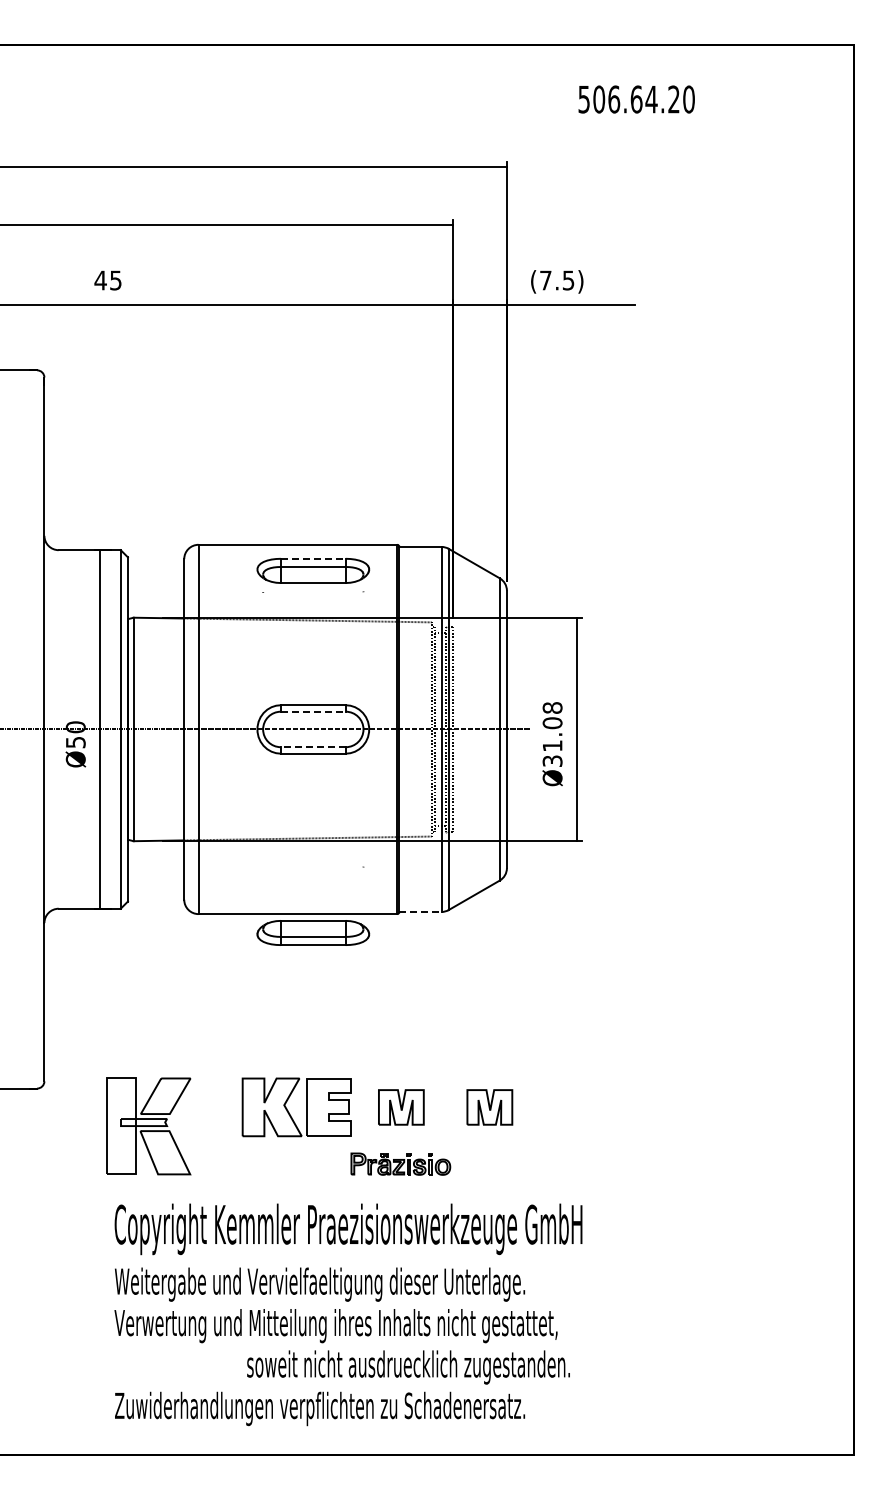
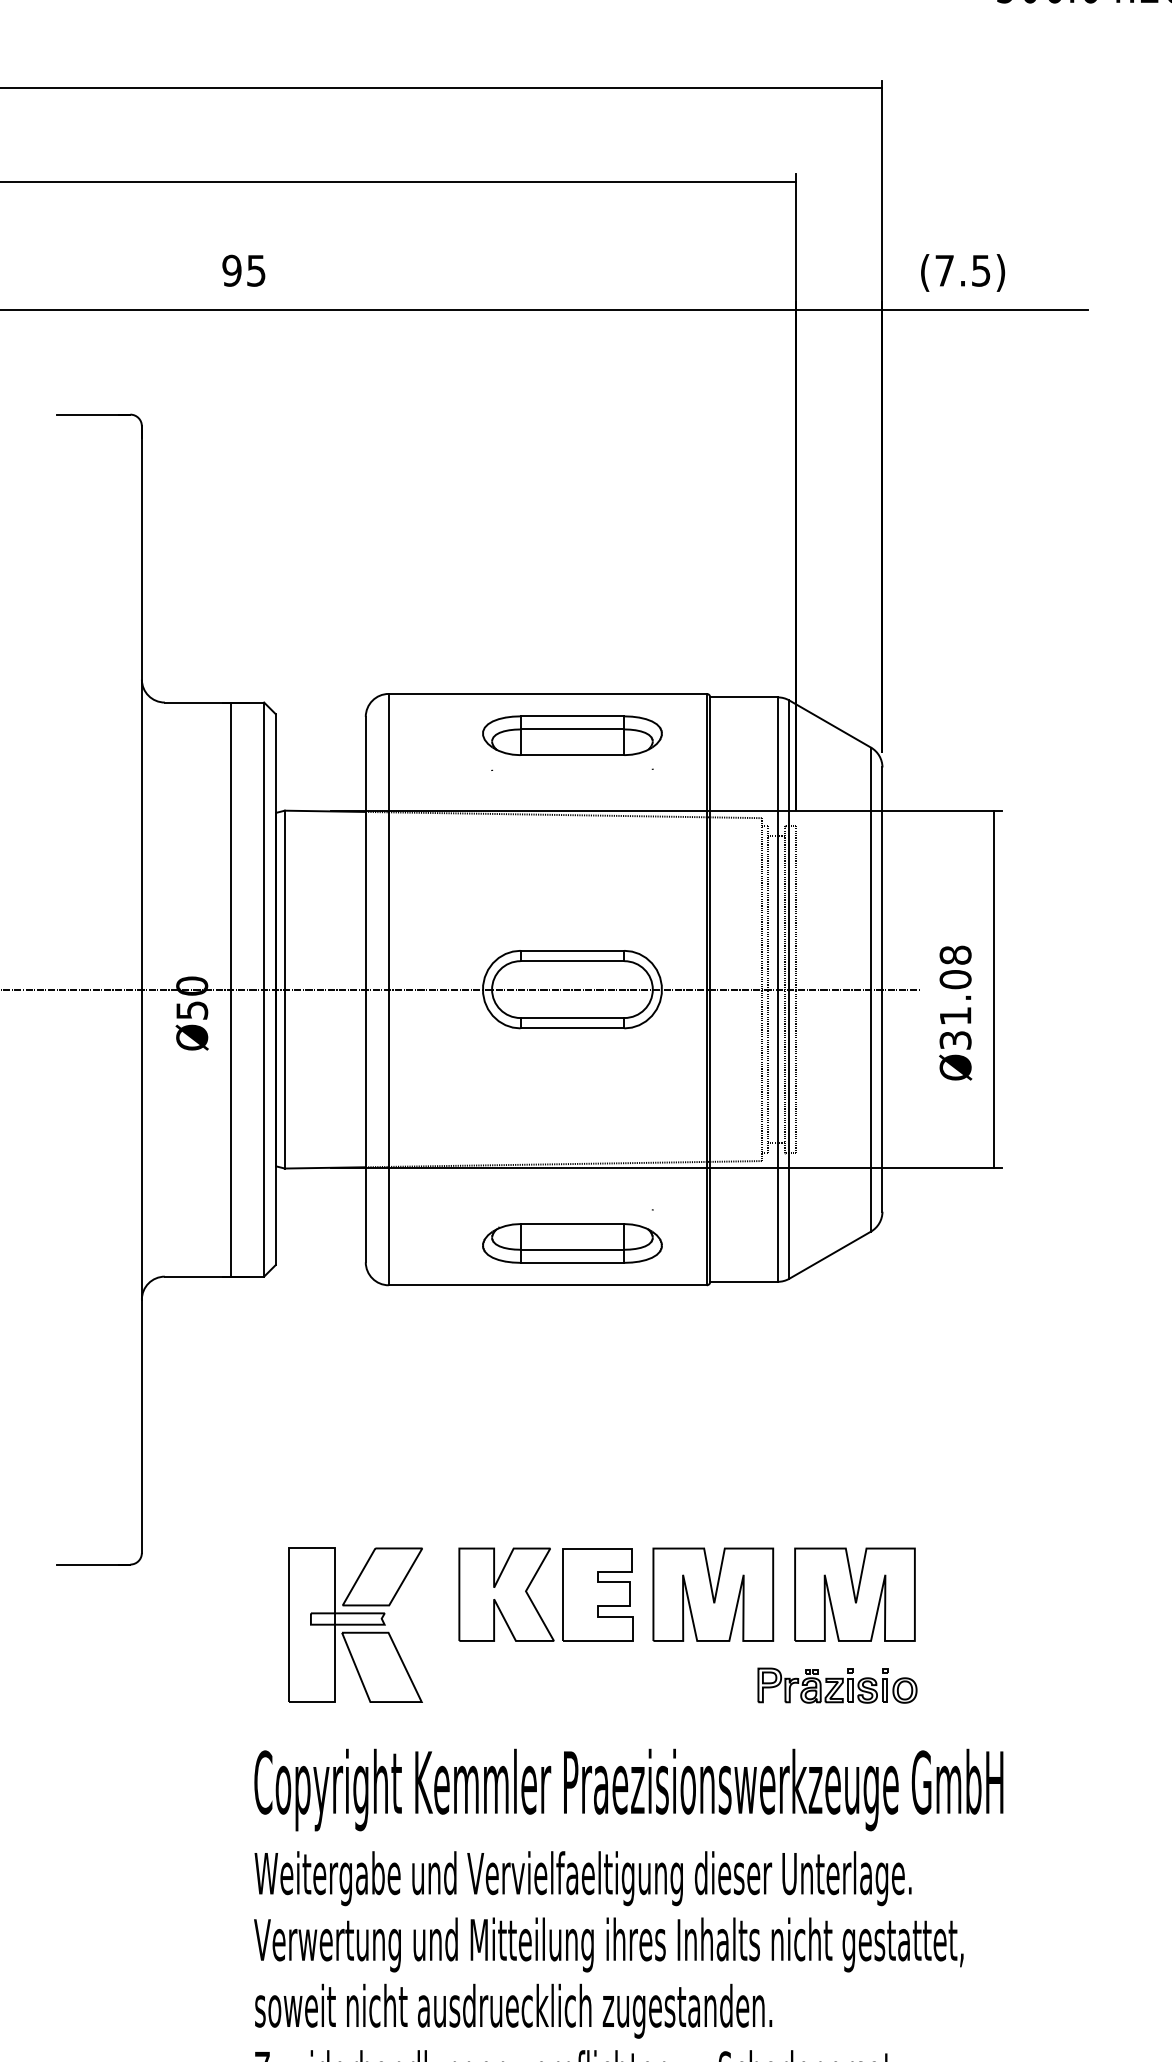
text: (100, 280) -> (231, 270), 45 -> 95
line: (313, 558) -> (572, 715), dashed -> solid
line: (313, 711) -> (572, 960), dashed -> solid
line: (312, 747) -> (571, 1018), dashed -> solid
line: (420, 911) -> (744, 1281), dashed -> solid
part: (313, 932) -> (572, 1242), moved
part: (401, 1107) -> (713, 1594), size x1.67
part: (489, 1107) -> (854, 1594), size x1.67
part: (148, 1126) -> (354, 1625), moved
part: (400, 1163) -> (836, 1684), moved
text: (408, 1367) -> (513, 2011), moved

